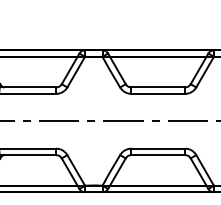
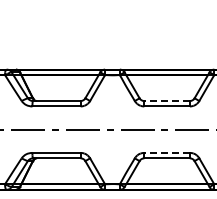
line: (158, 88) -> (167, 101), solid -> dashed
line: (158, 148) -> (167, 152), solid -> dashed

